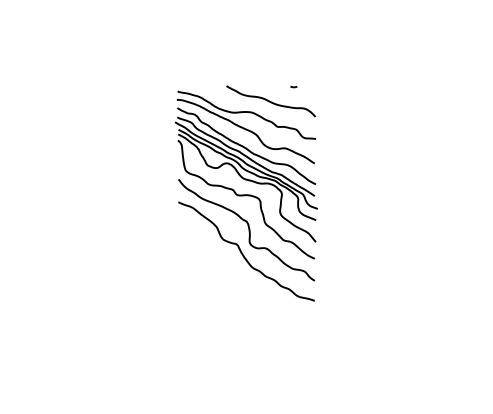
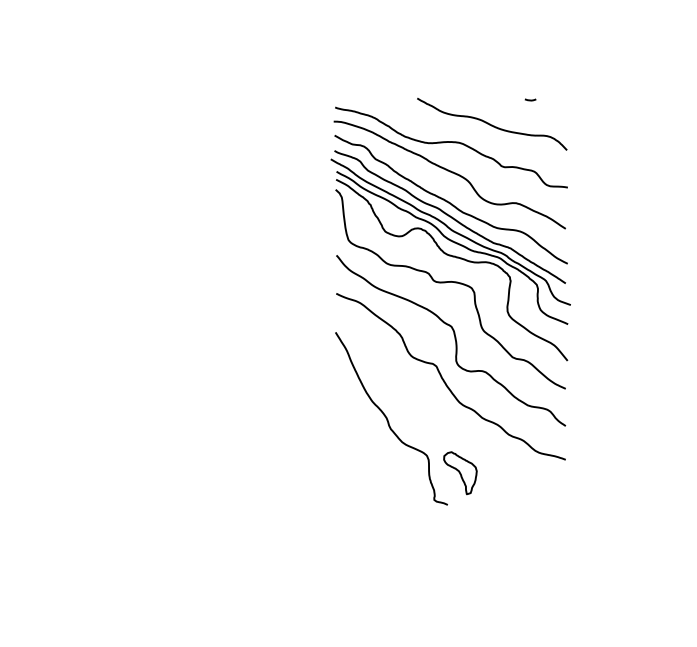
part: (210, 278) -> (390, 422), added

